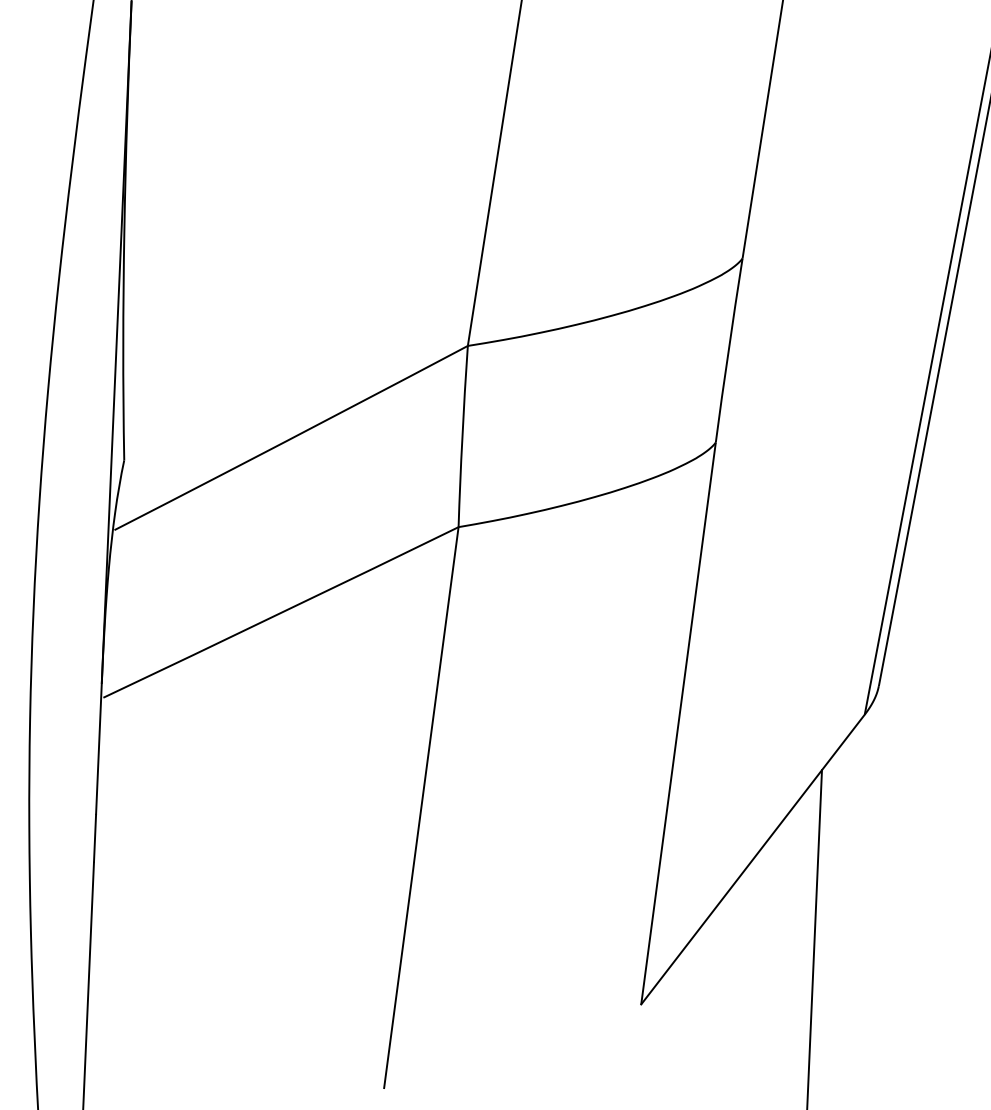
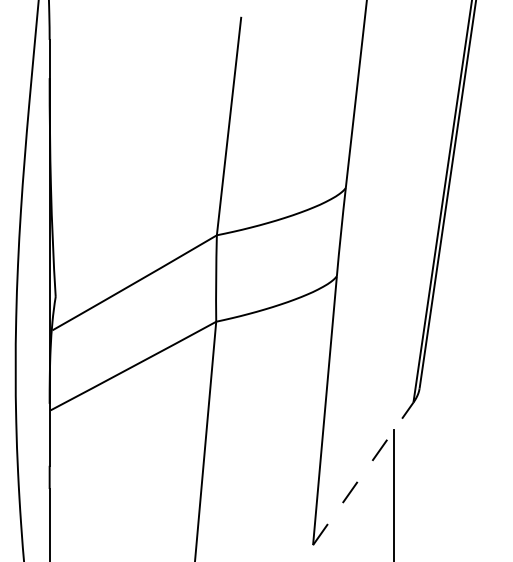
line: (753, 858) -> (363, 473), solid -> dashed

